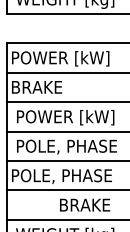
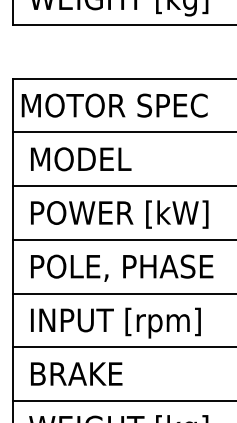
text: (63, 58) -> (115, 106), POWER [kW] -> MOTOR SPEC
text: (42, 86) -> (77, 157), BRAKE -> MODEL
text: (61, 176) -> (112, 321), POLE, PHASE -> INPUT [rpm]
text: (85, 204) -> (77, 372), moved

